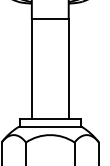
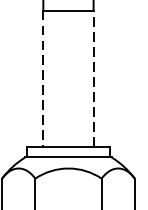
line: (31, 69) -> (42, 79), solid -> dashed
line: (68, 69) -> (93, 79), solid -> dashed

